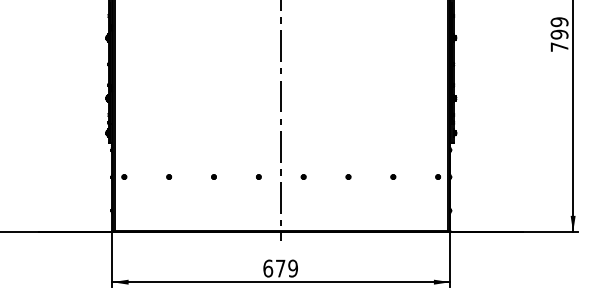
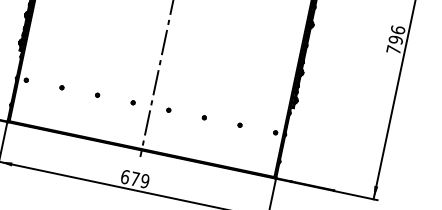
text: (559, 22) -> (397, 30), 799 -> 796

